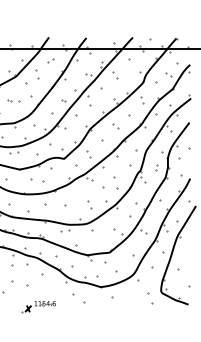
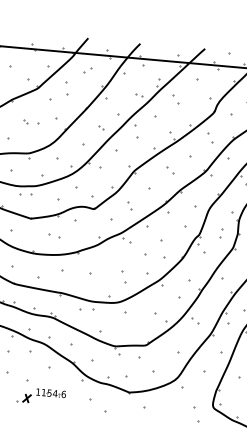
part: (37, 180) -> (54, 236), size x0.62
part: (38, 307) -> (41, 397), moved

